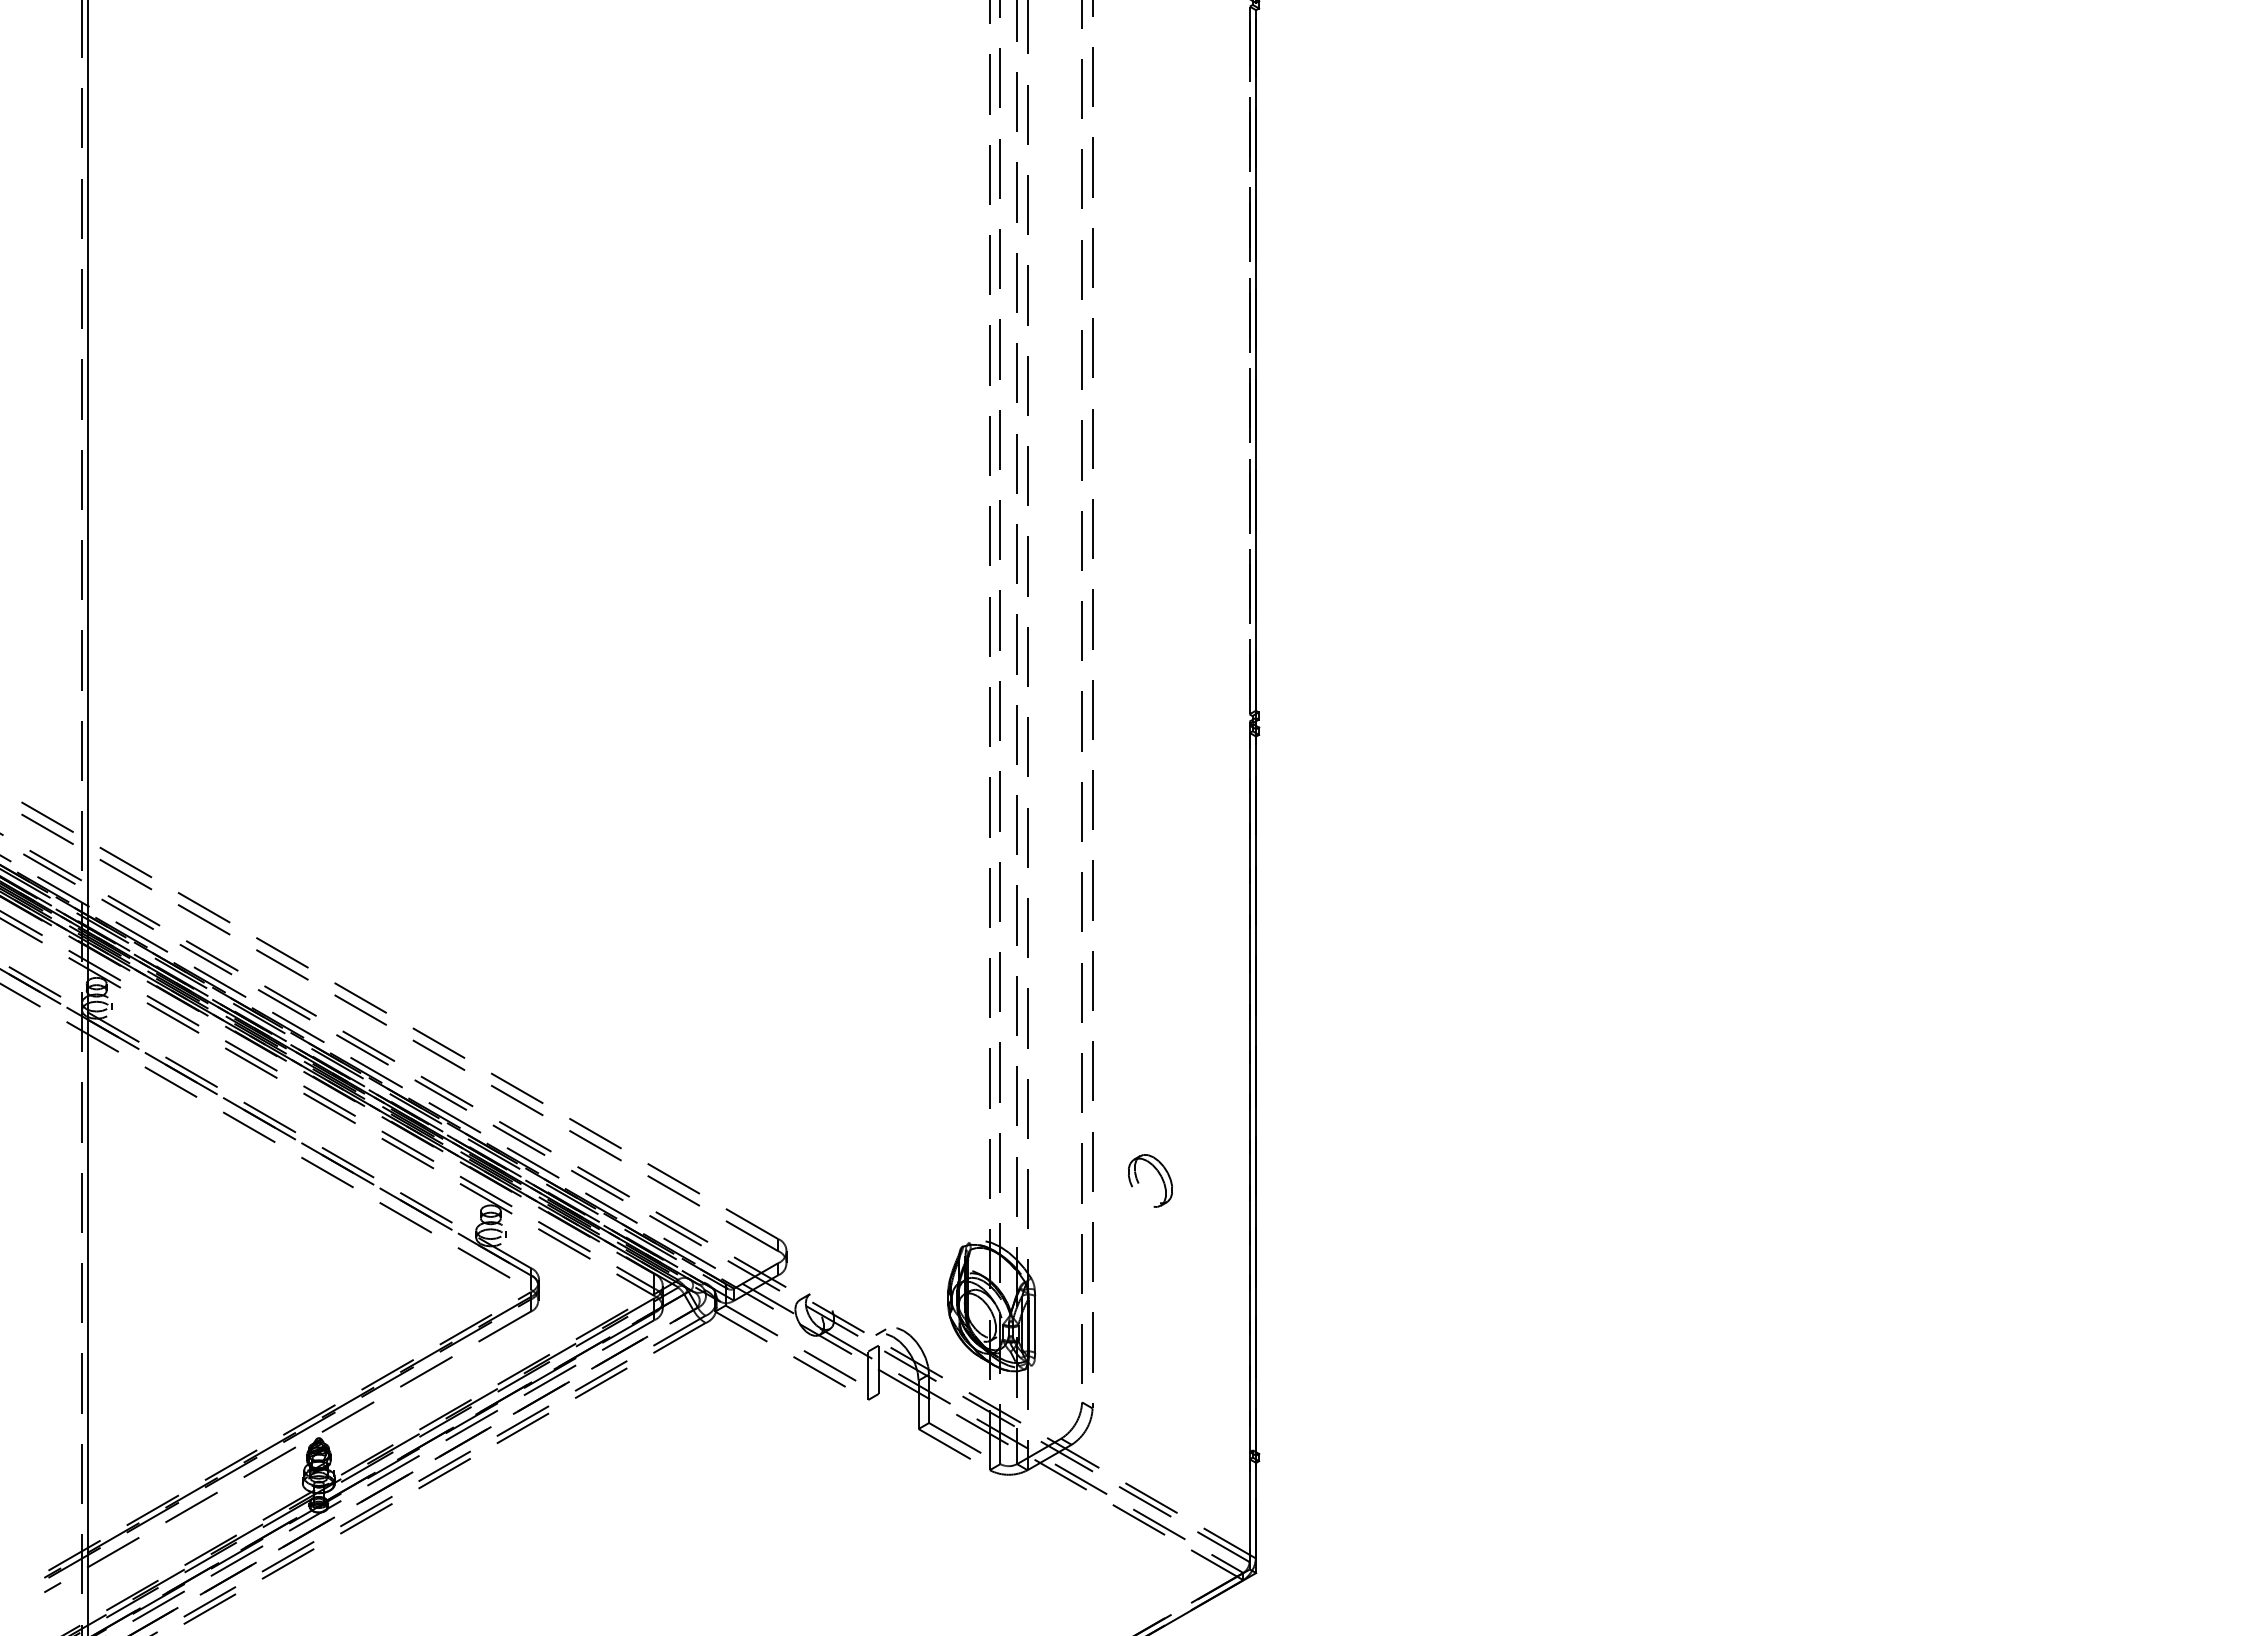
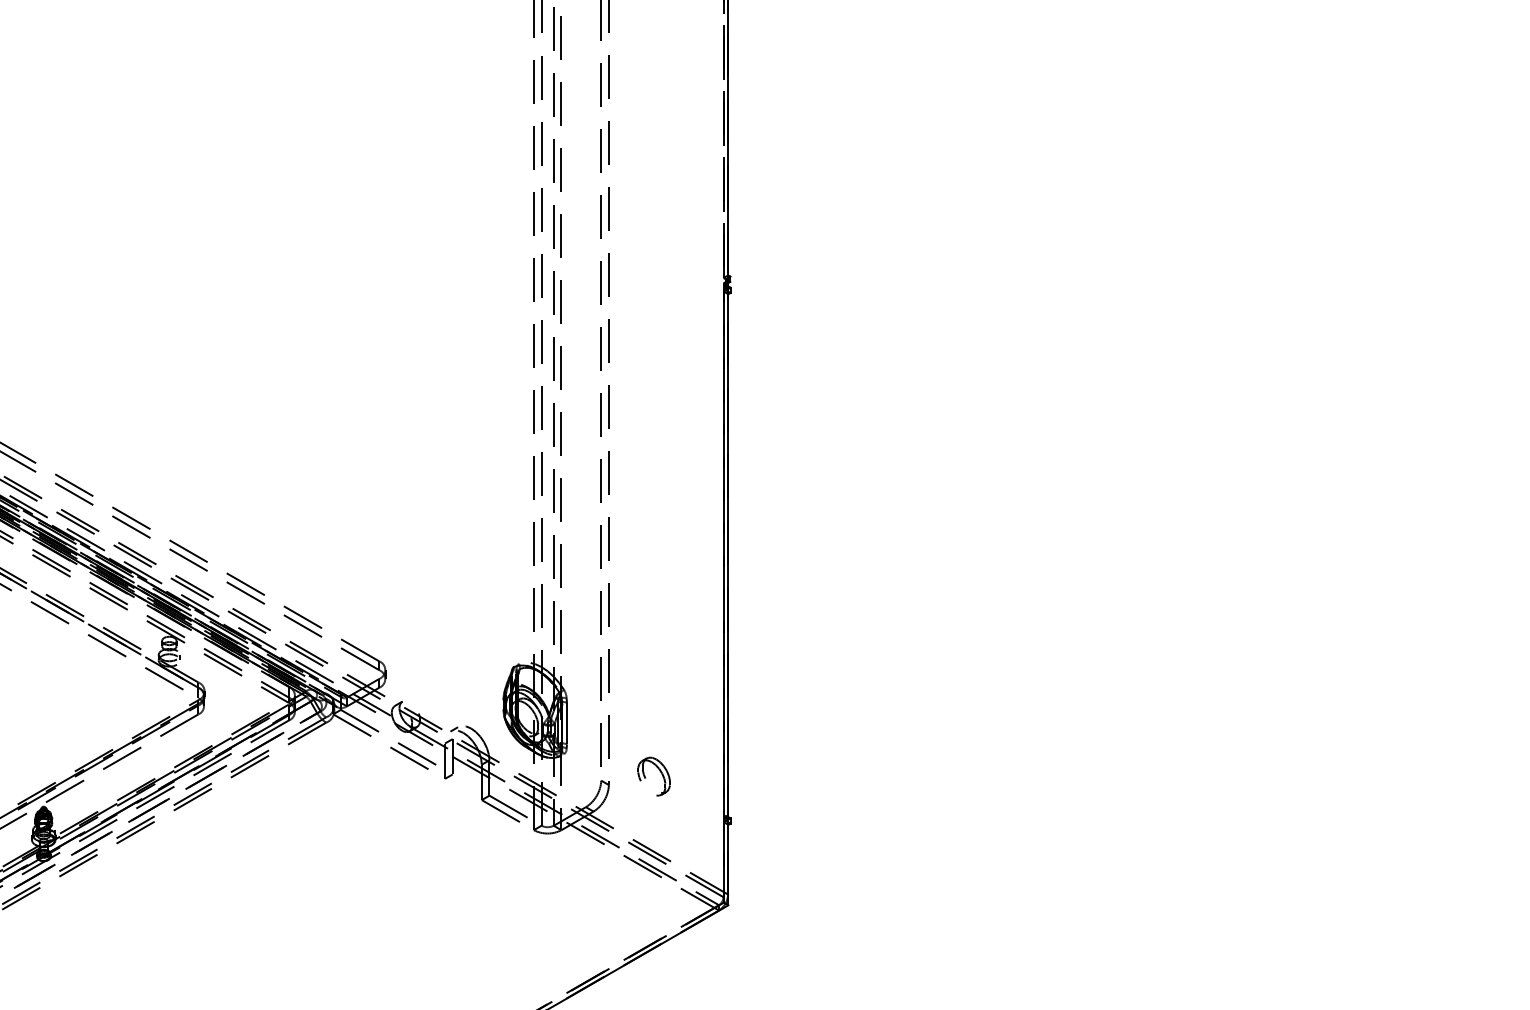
part: (1159, 1175) -> (660, 772), moved

